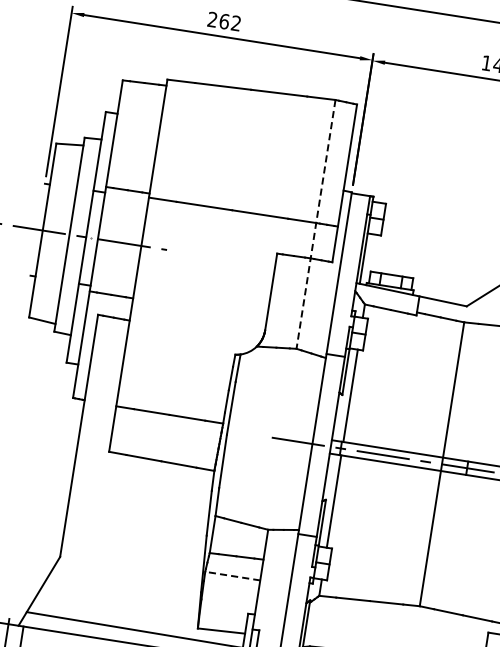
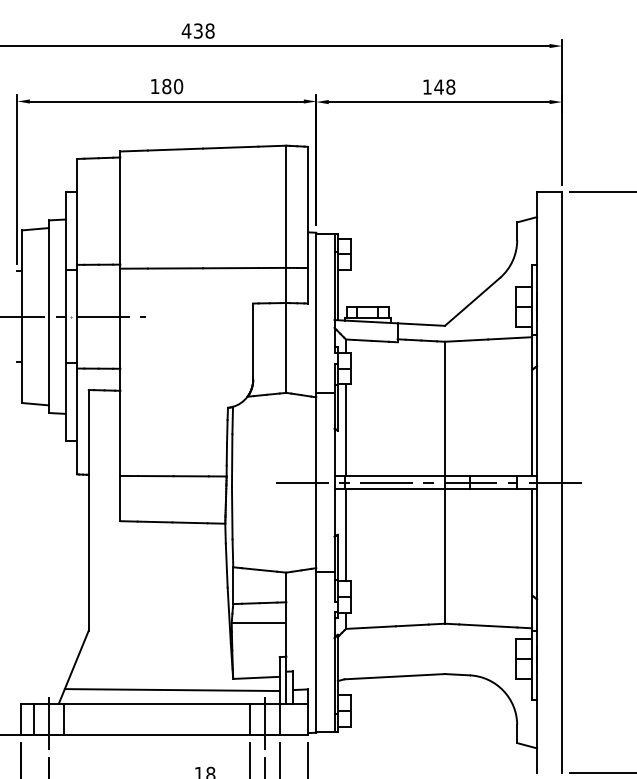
text: (224, 21) -> (166, 86), 262 -> 180
line: (316, 224) -> (286, 269), dashed -> solid
line: (232, 575) -> (258, 622), dashed -> solid

